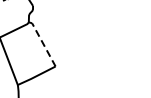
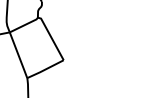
line: (42, 42) -> (51, 37), dashed -> solid

